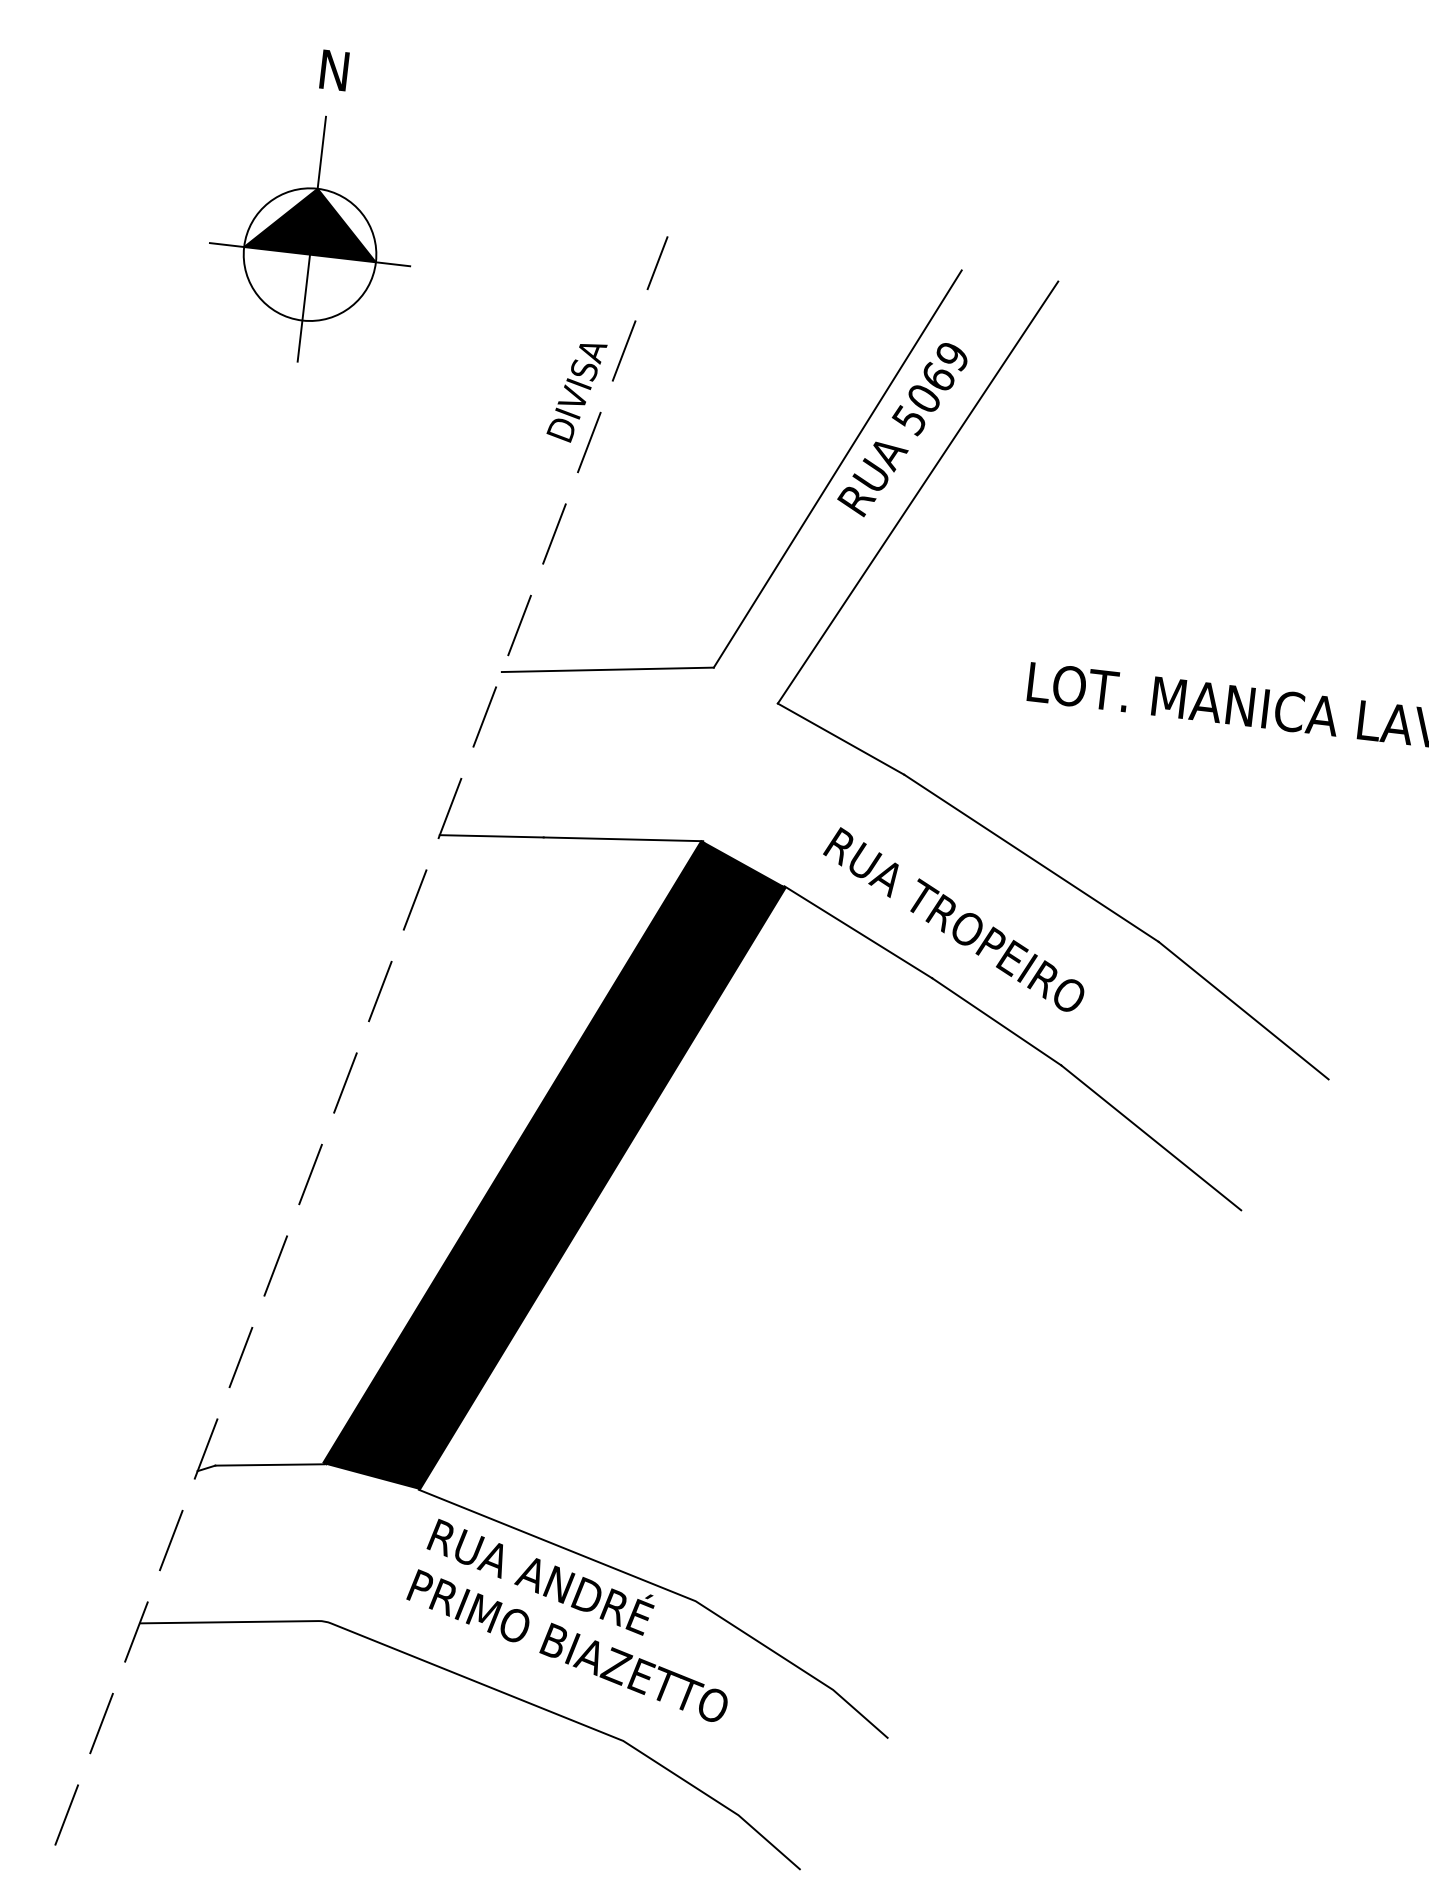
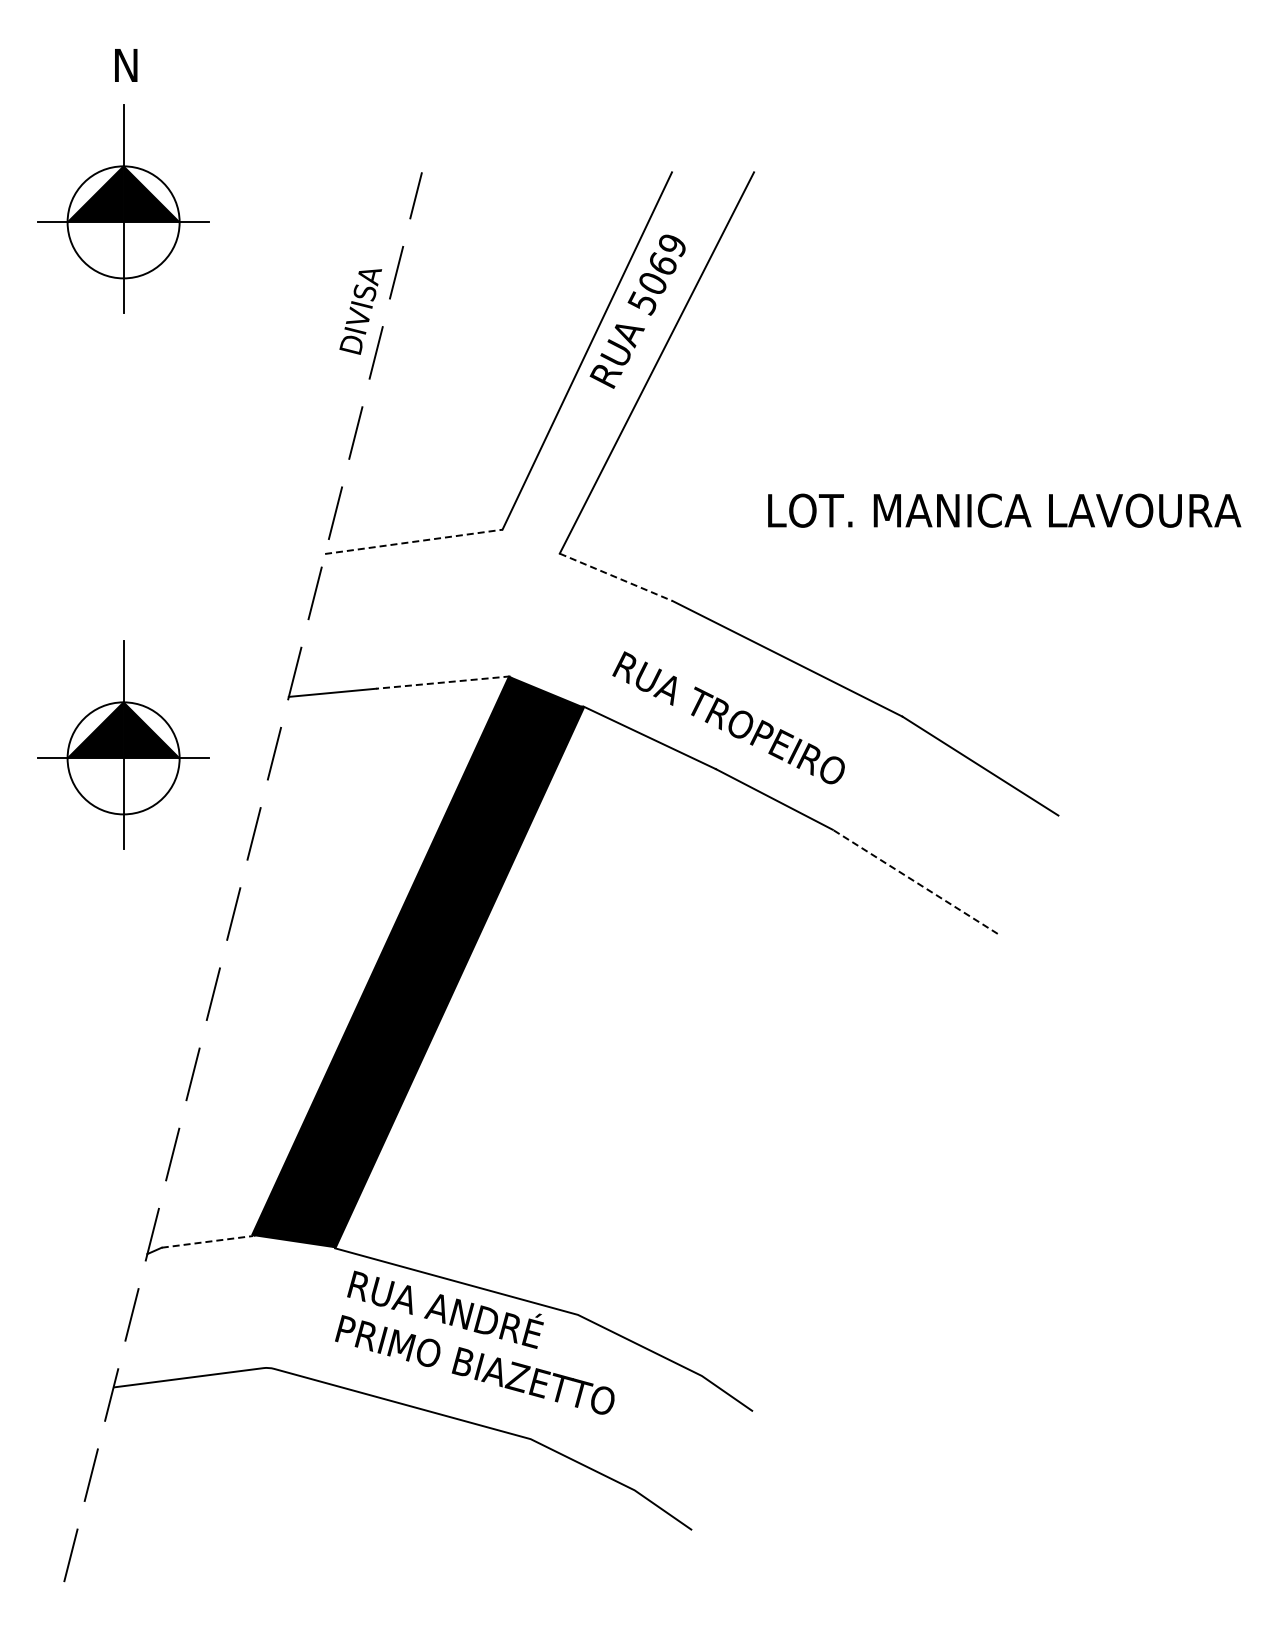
line: (607, 669) -> (413, 541), solid -> dashed
line: (841, 739) -> (616, 577), solid -> dashed
line: (622, 839) -> (442, 682), solid -> dashed
part: (238, 868) -> (123, 744), added
line: (1151, 1137) -> (915, 881), solid -> dashed
line: (270, 1464) -> (207, 1241), solid -> dashed

